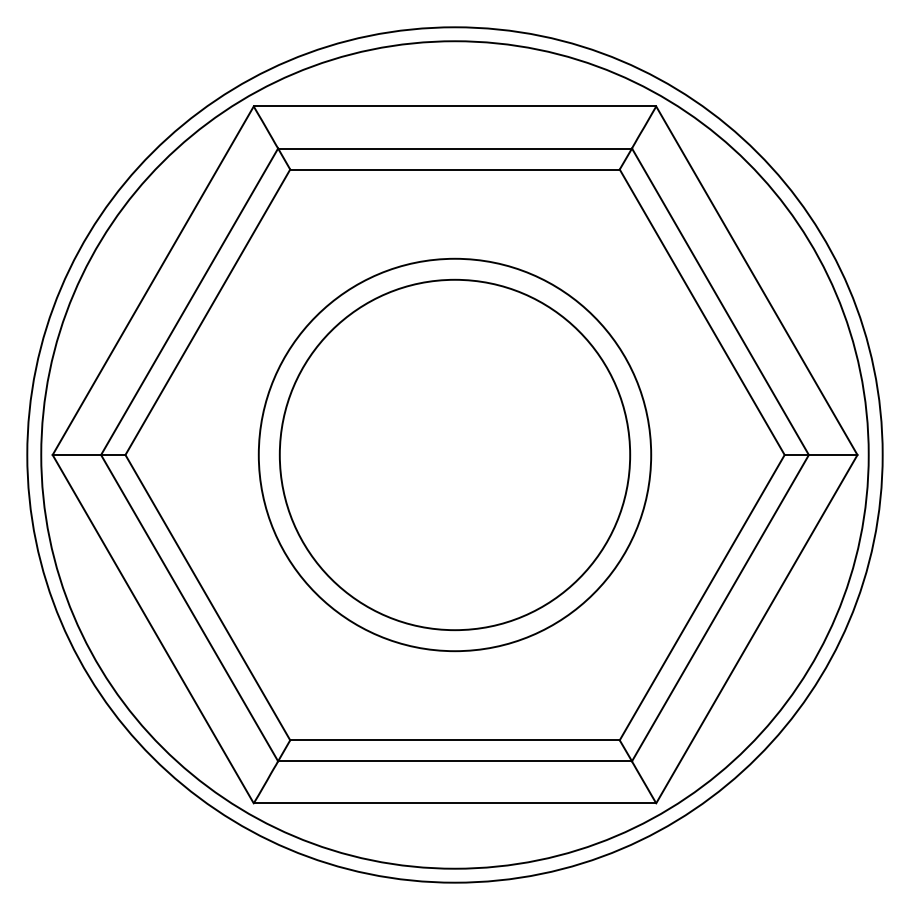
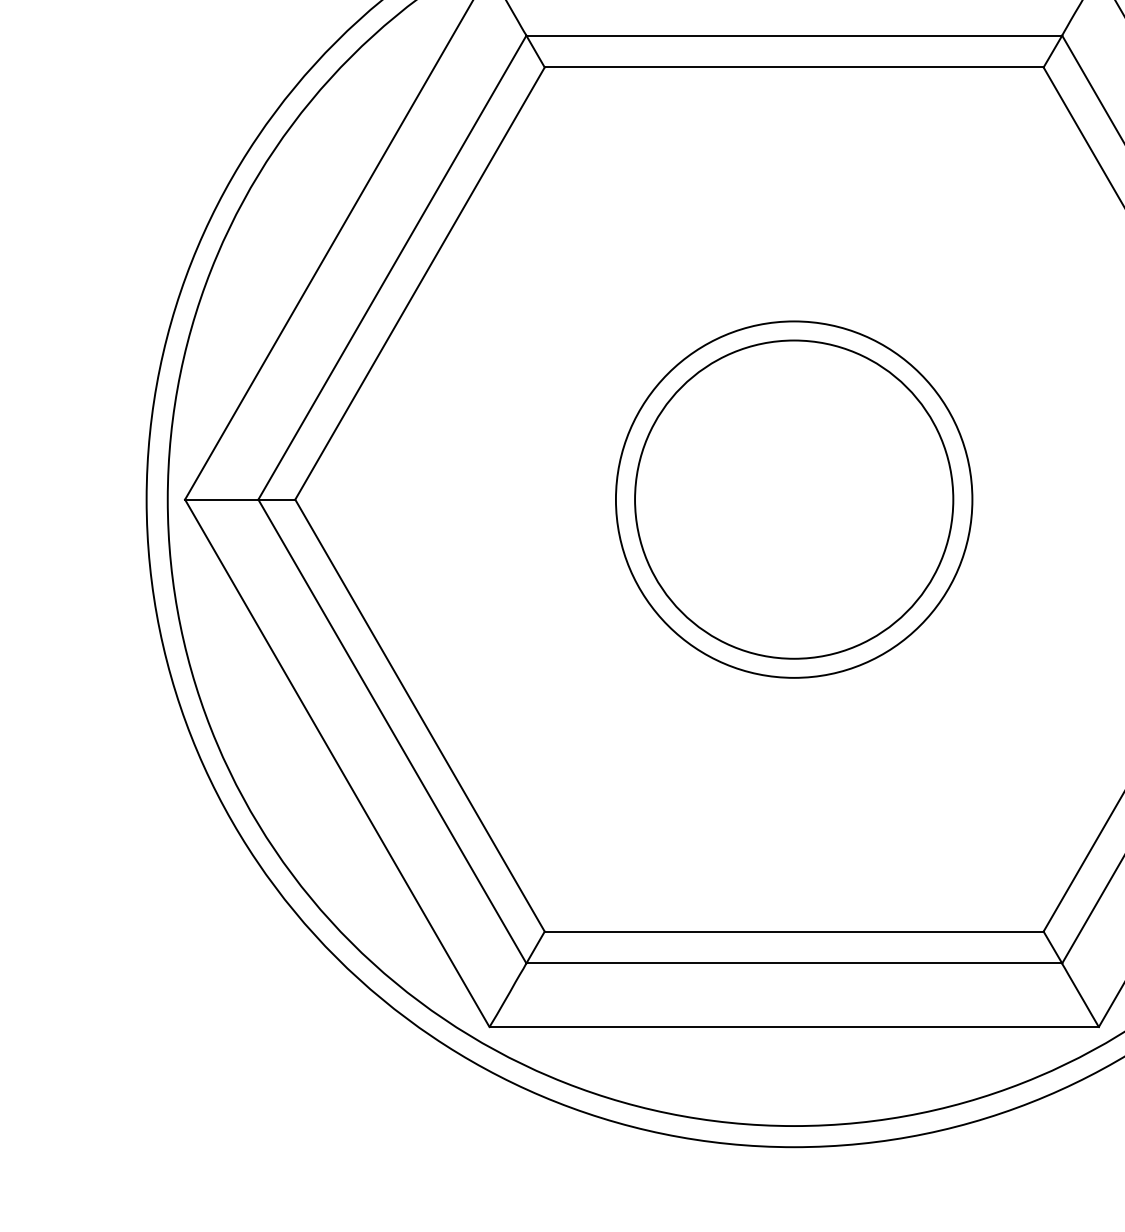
circle: (454, 454) -> (793, 498), size x0.6
circle: (454, 454) -> (793, 498), size x0.6

